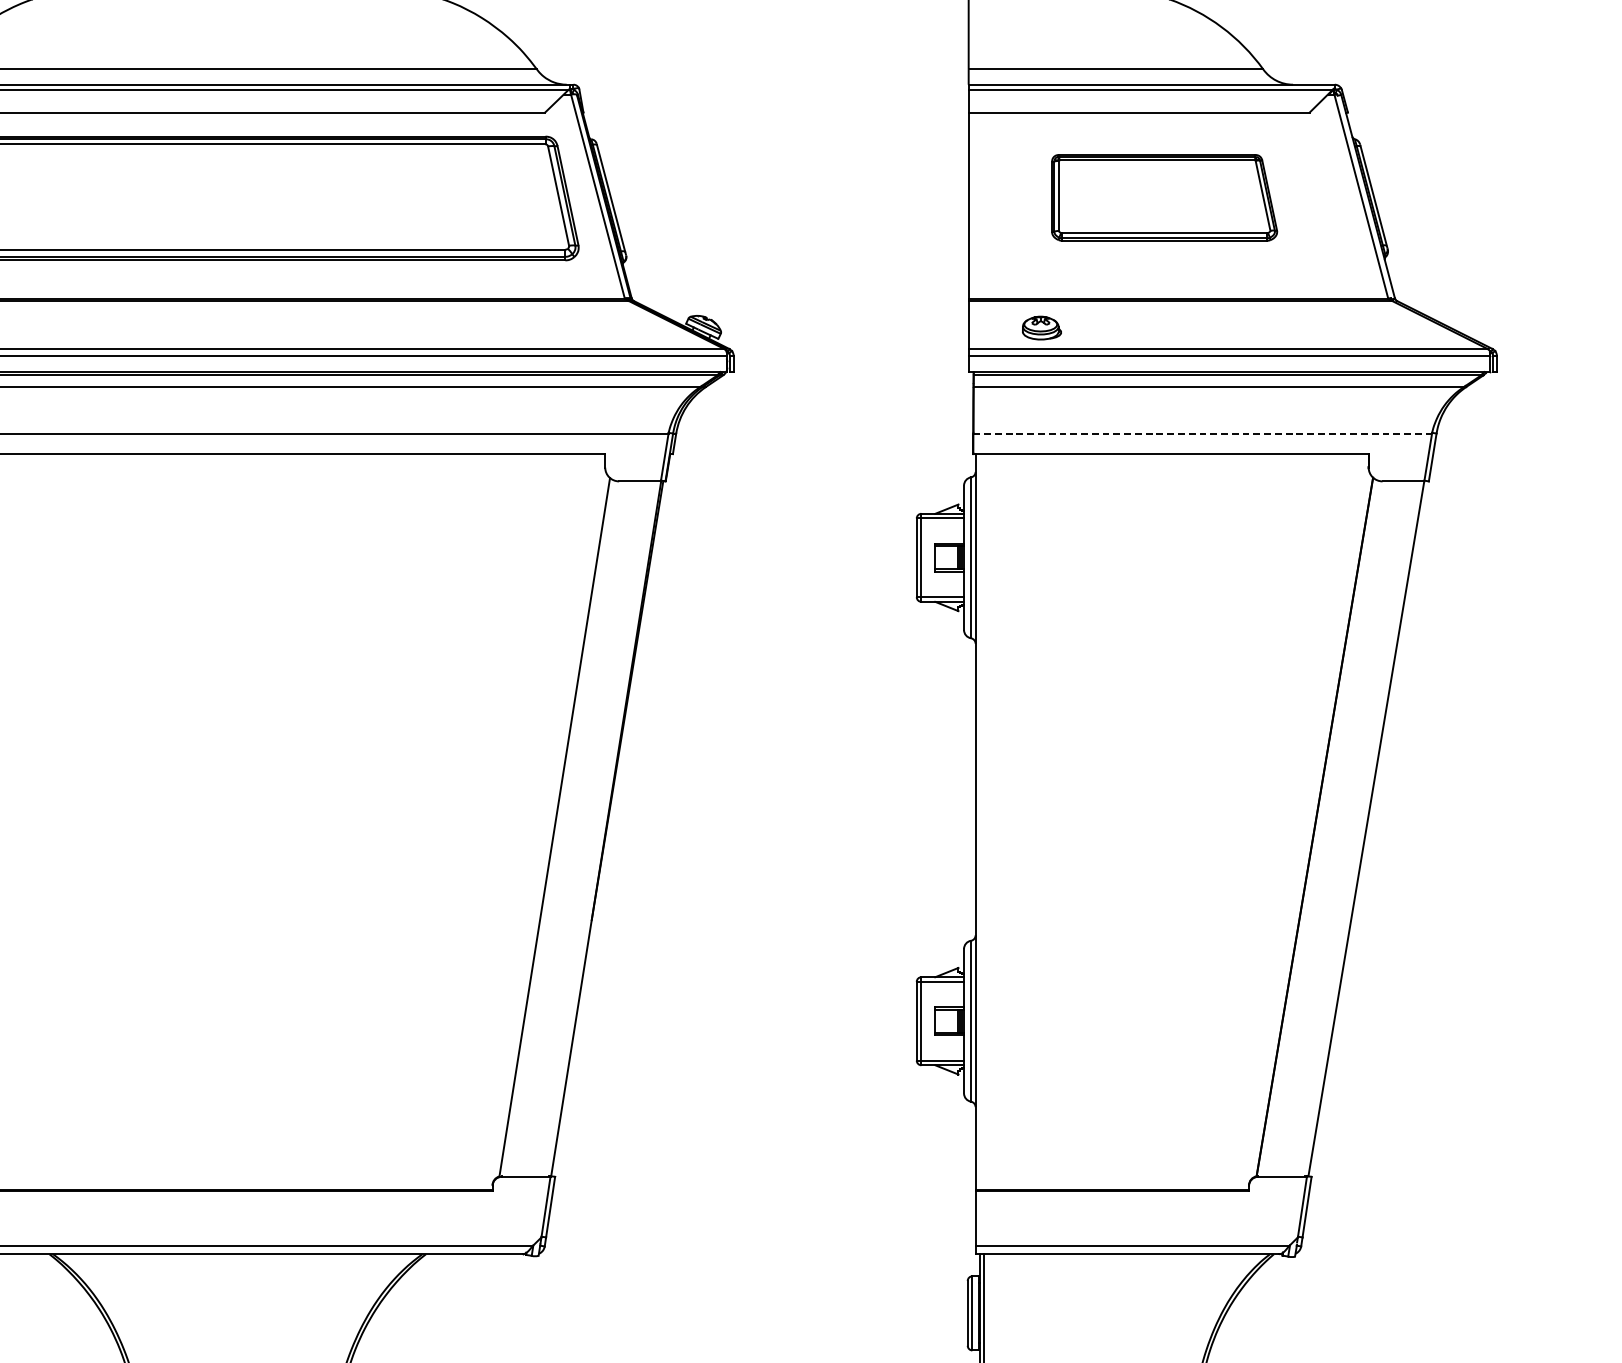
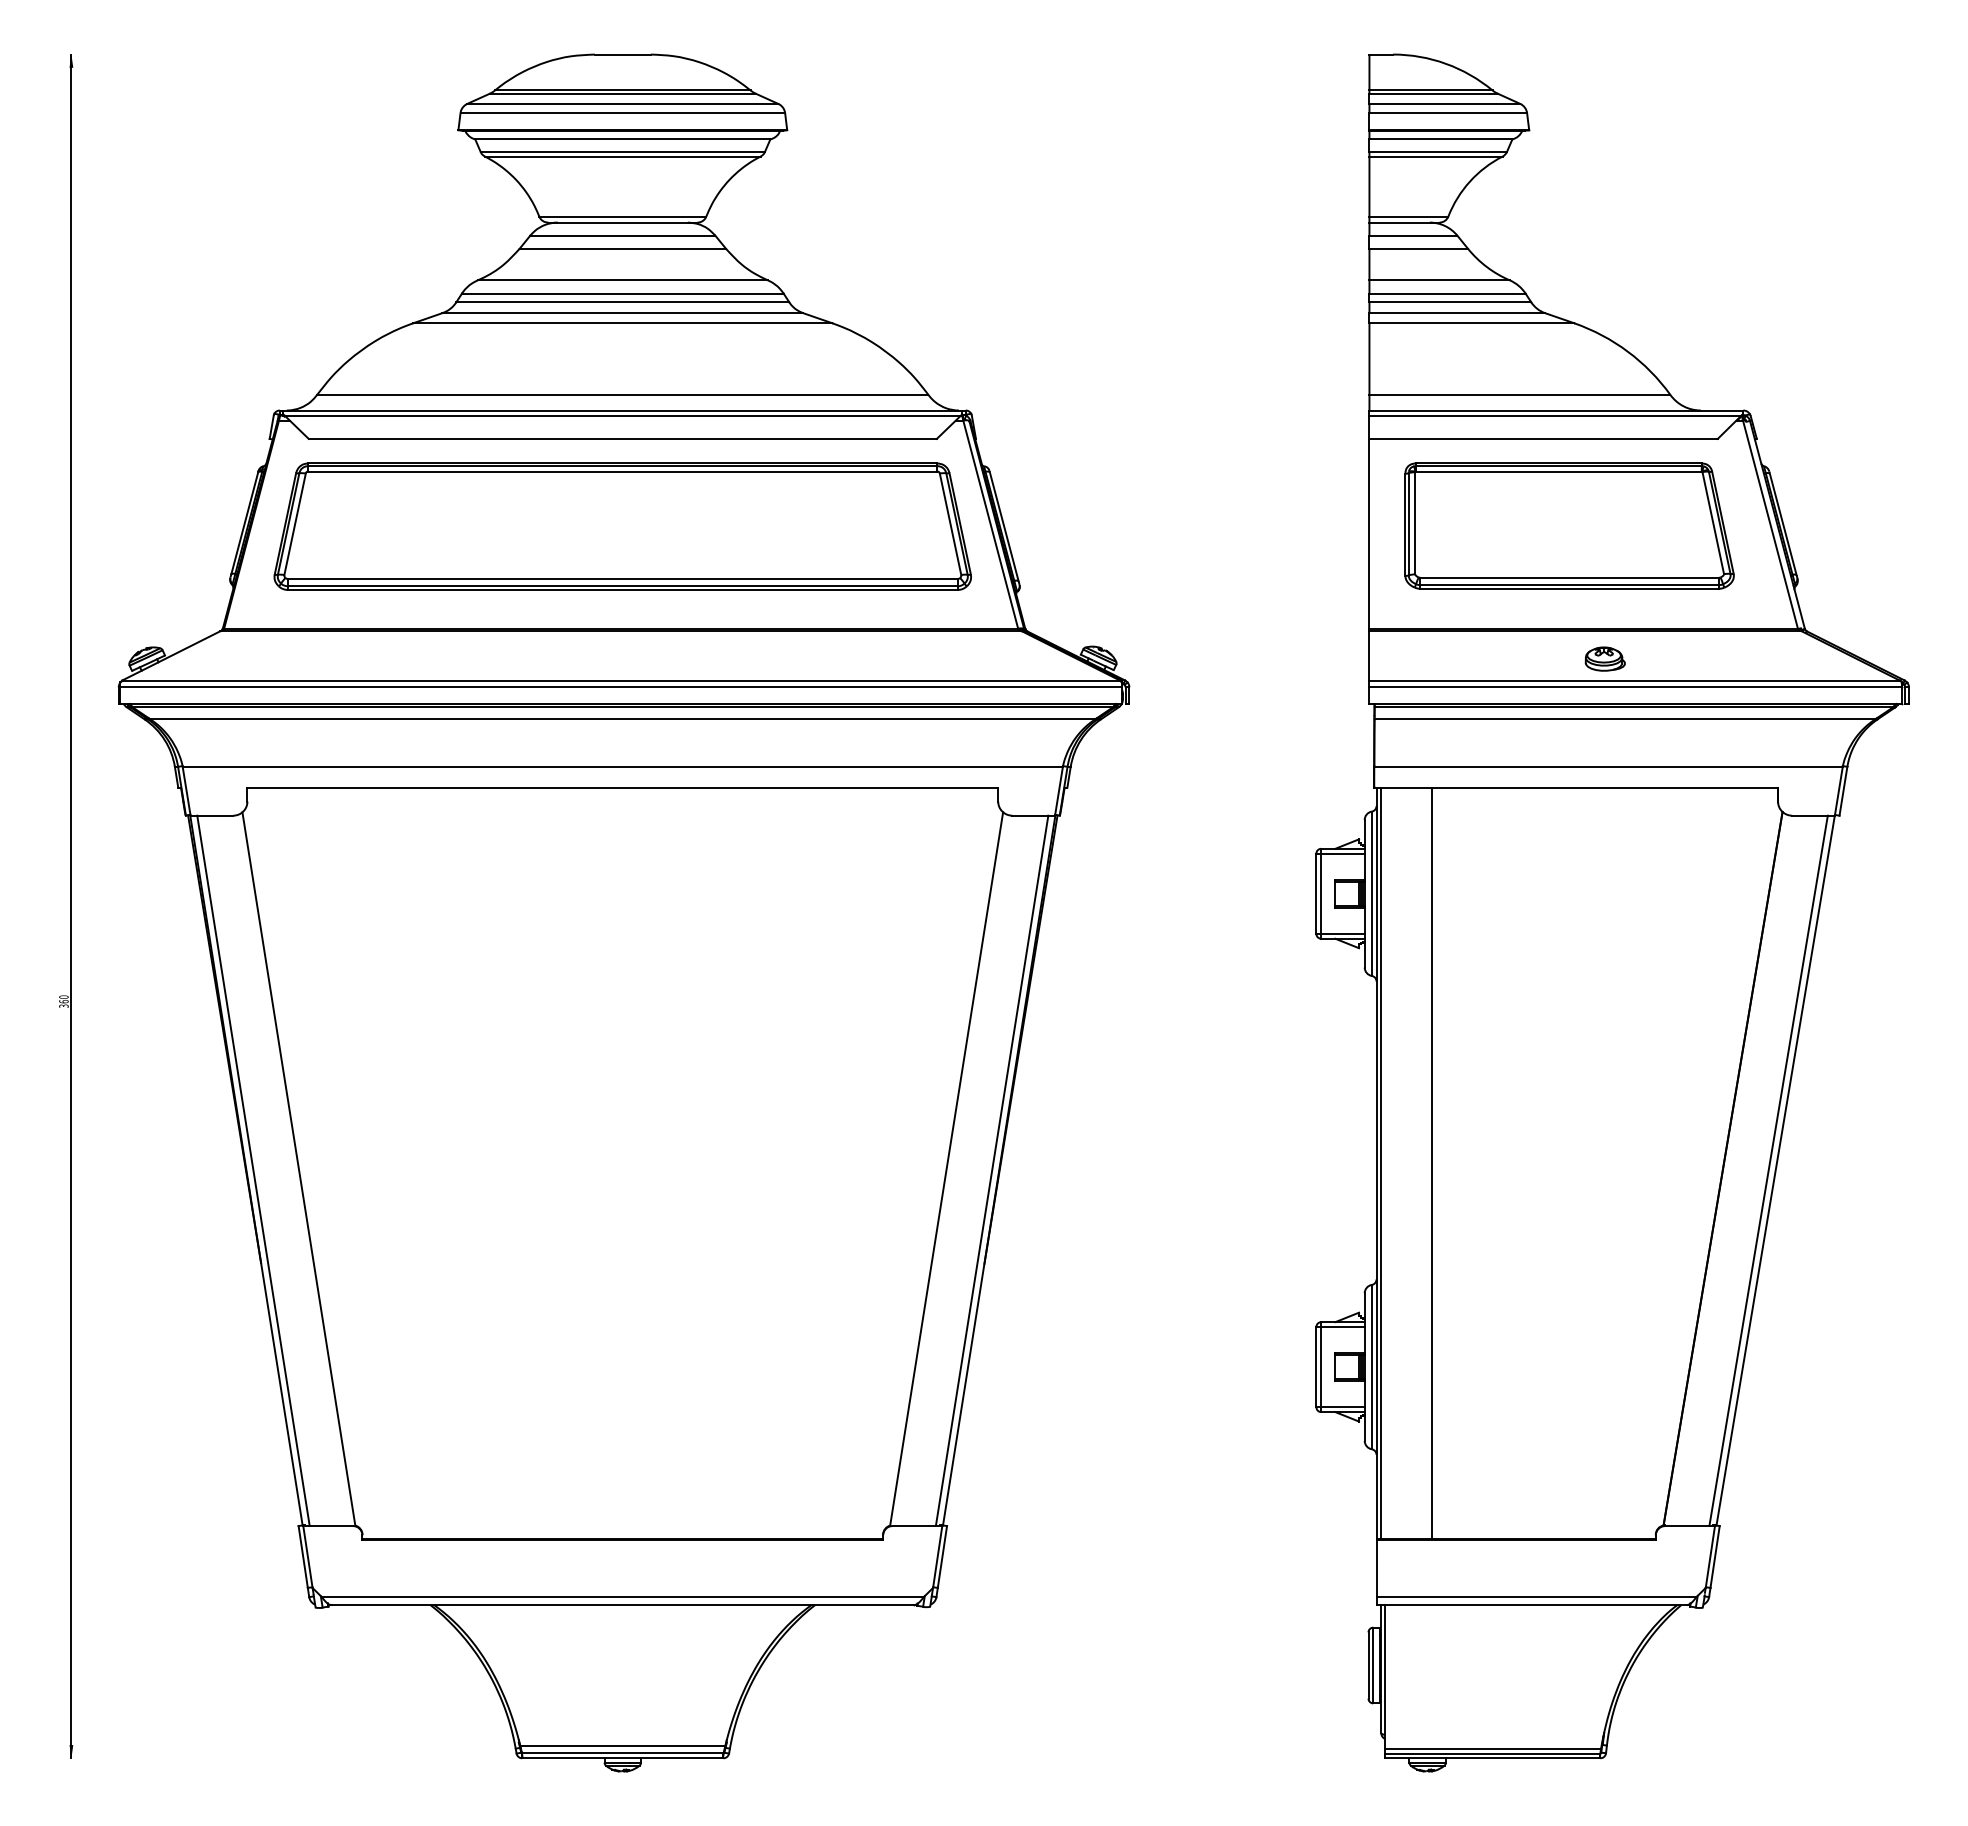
part: (1164, 197) -> (1569, 525), size x1.43
part: (1041, 327) -> (1604, 658), moved
line: (1203, 433) -> (1609, 766), dashed -> solid
line: (980, 821) -> (1381, 1163), added
line: (1030, 821) -> (1432, 1163), added
line: (598, 828) -> (991, 1170), added
line: (1359, 828) -> (1768, 1170), added

